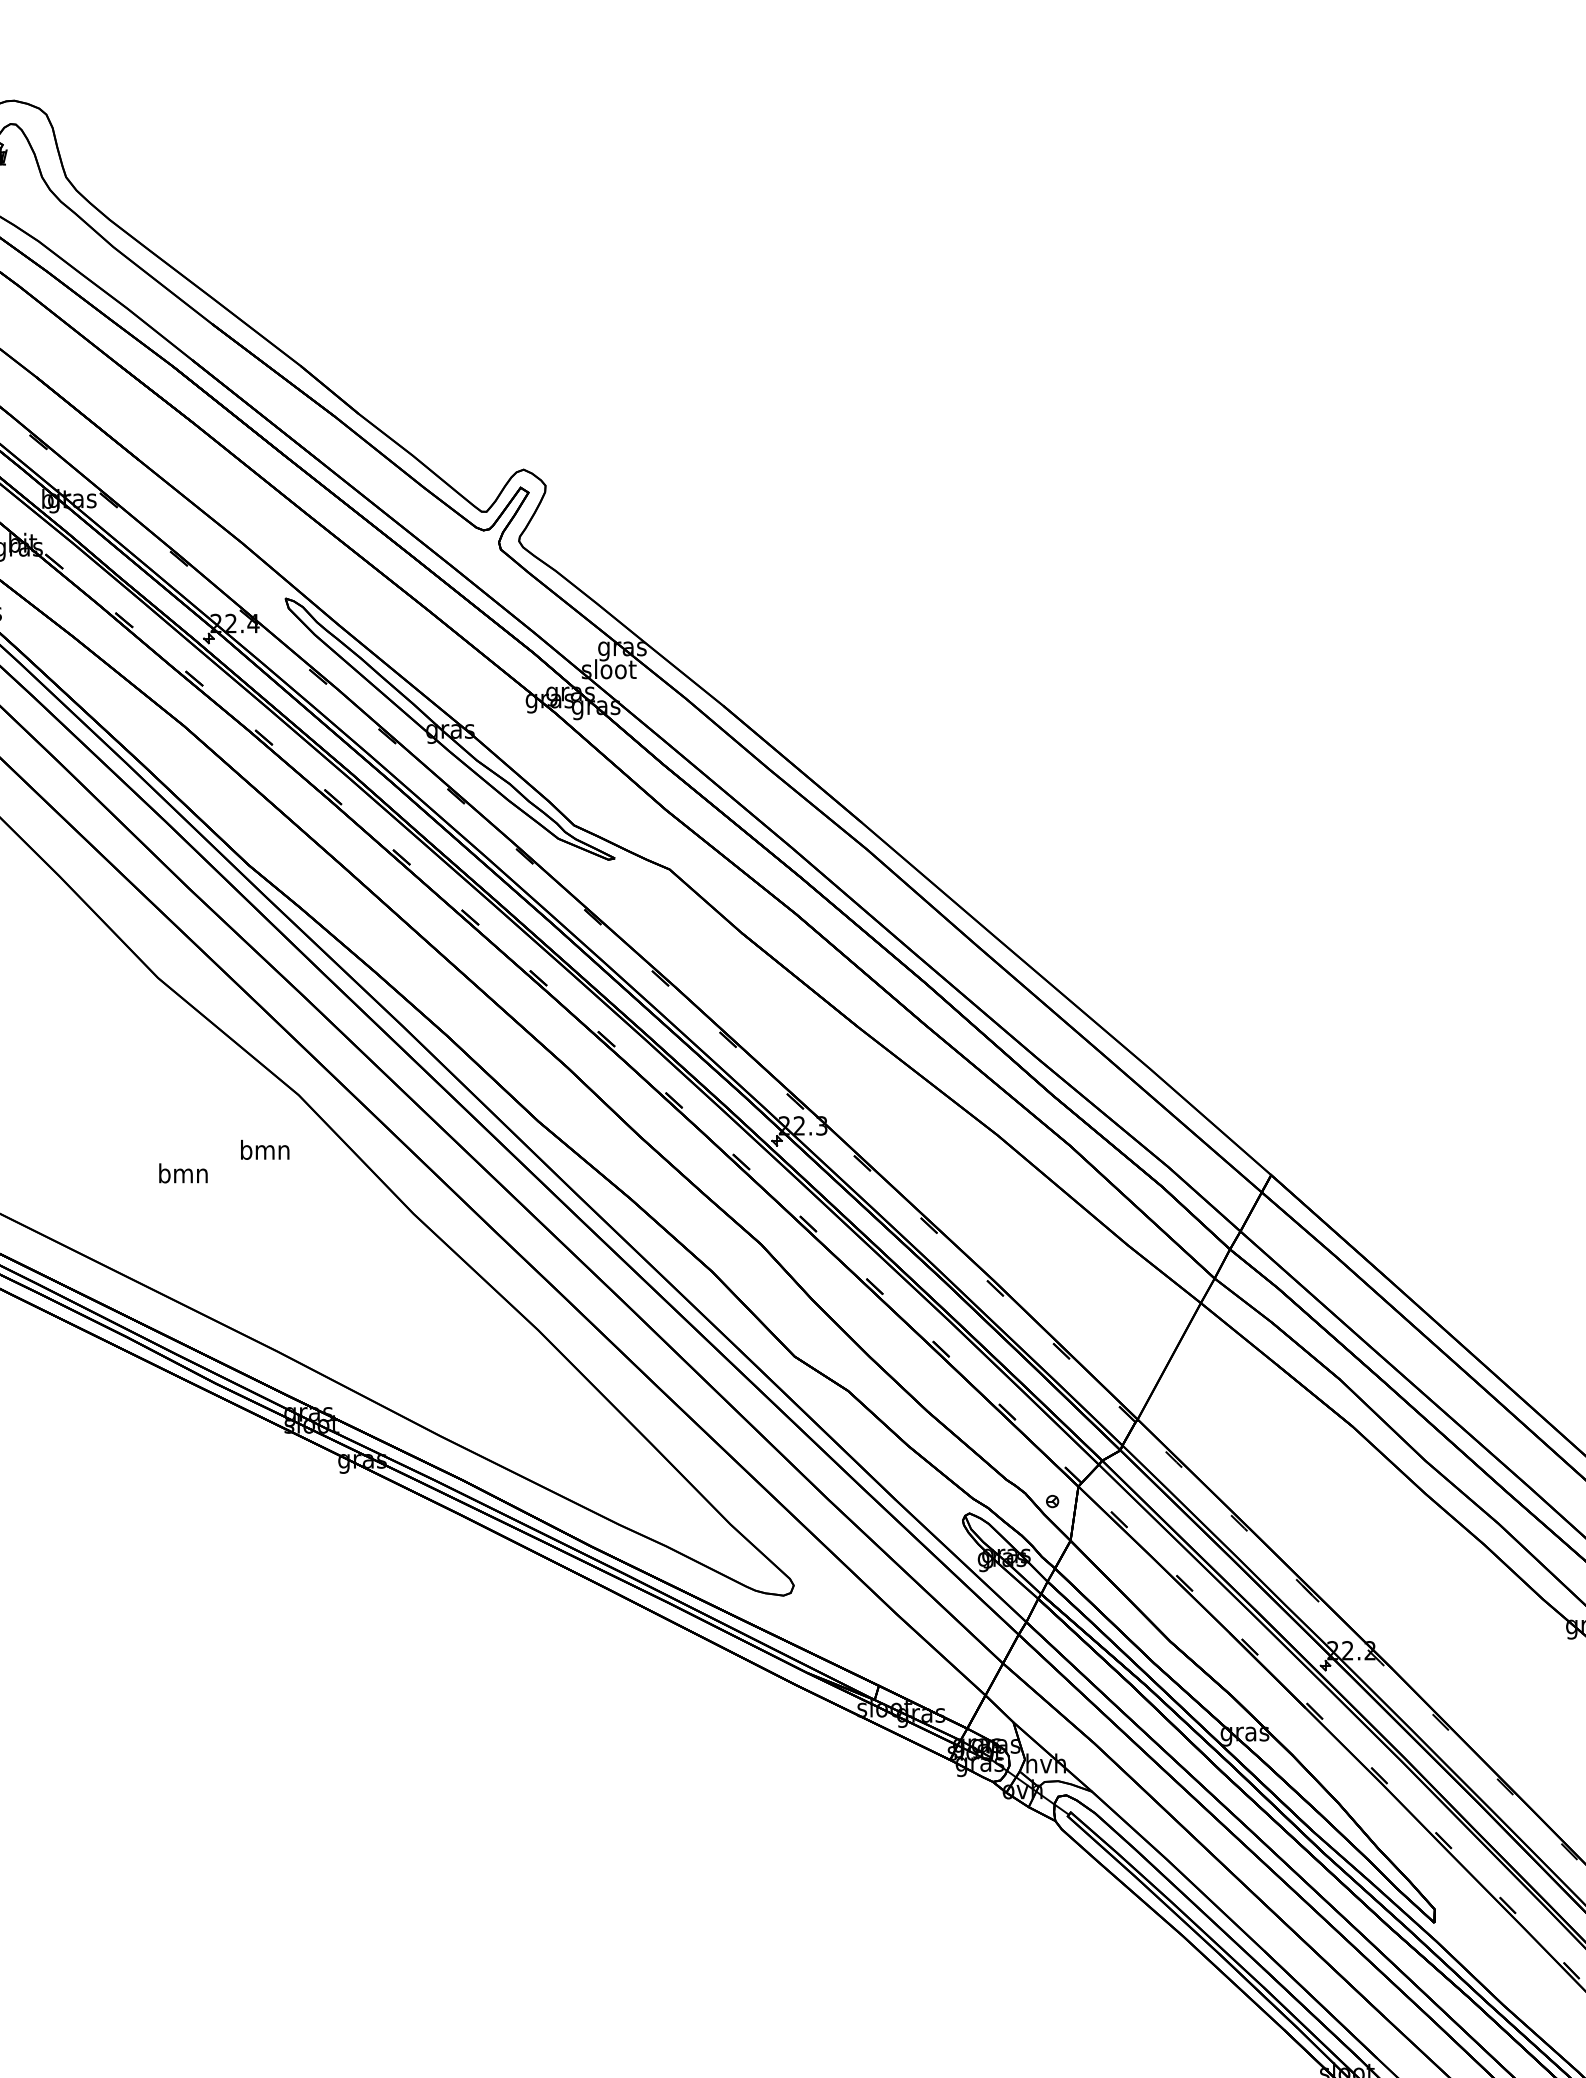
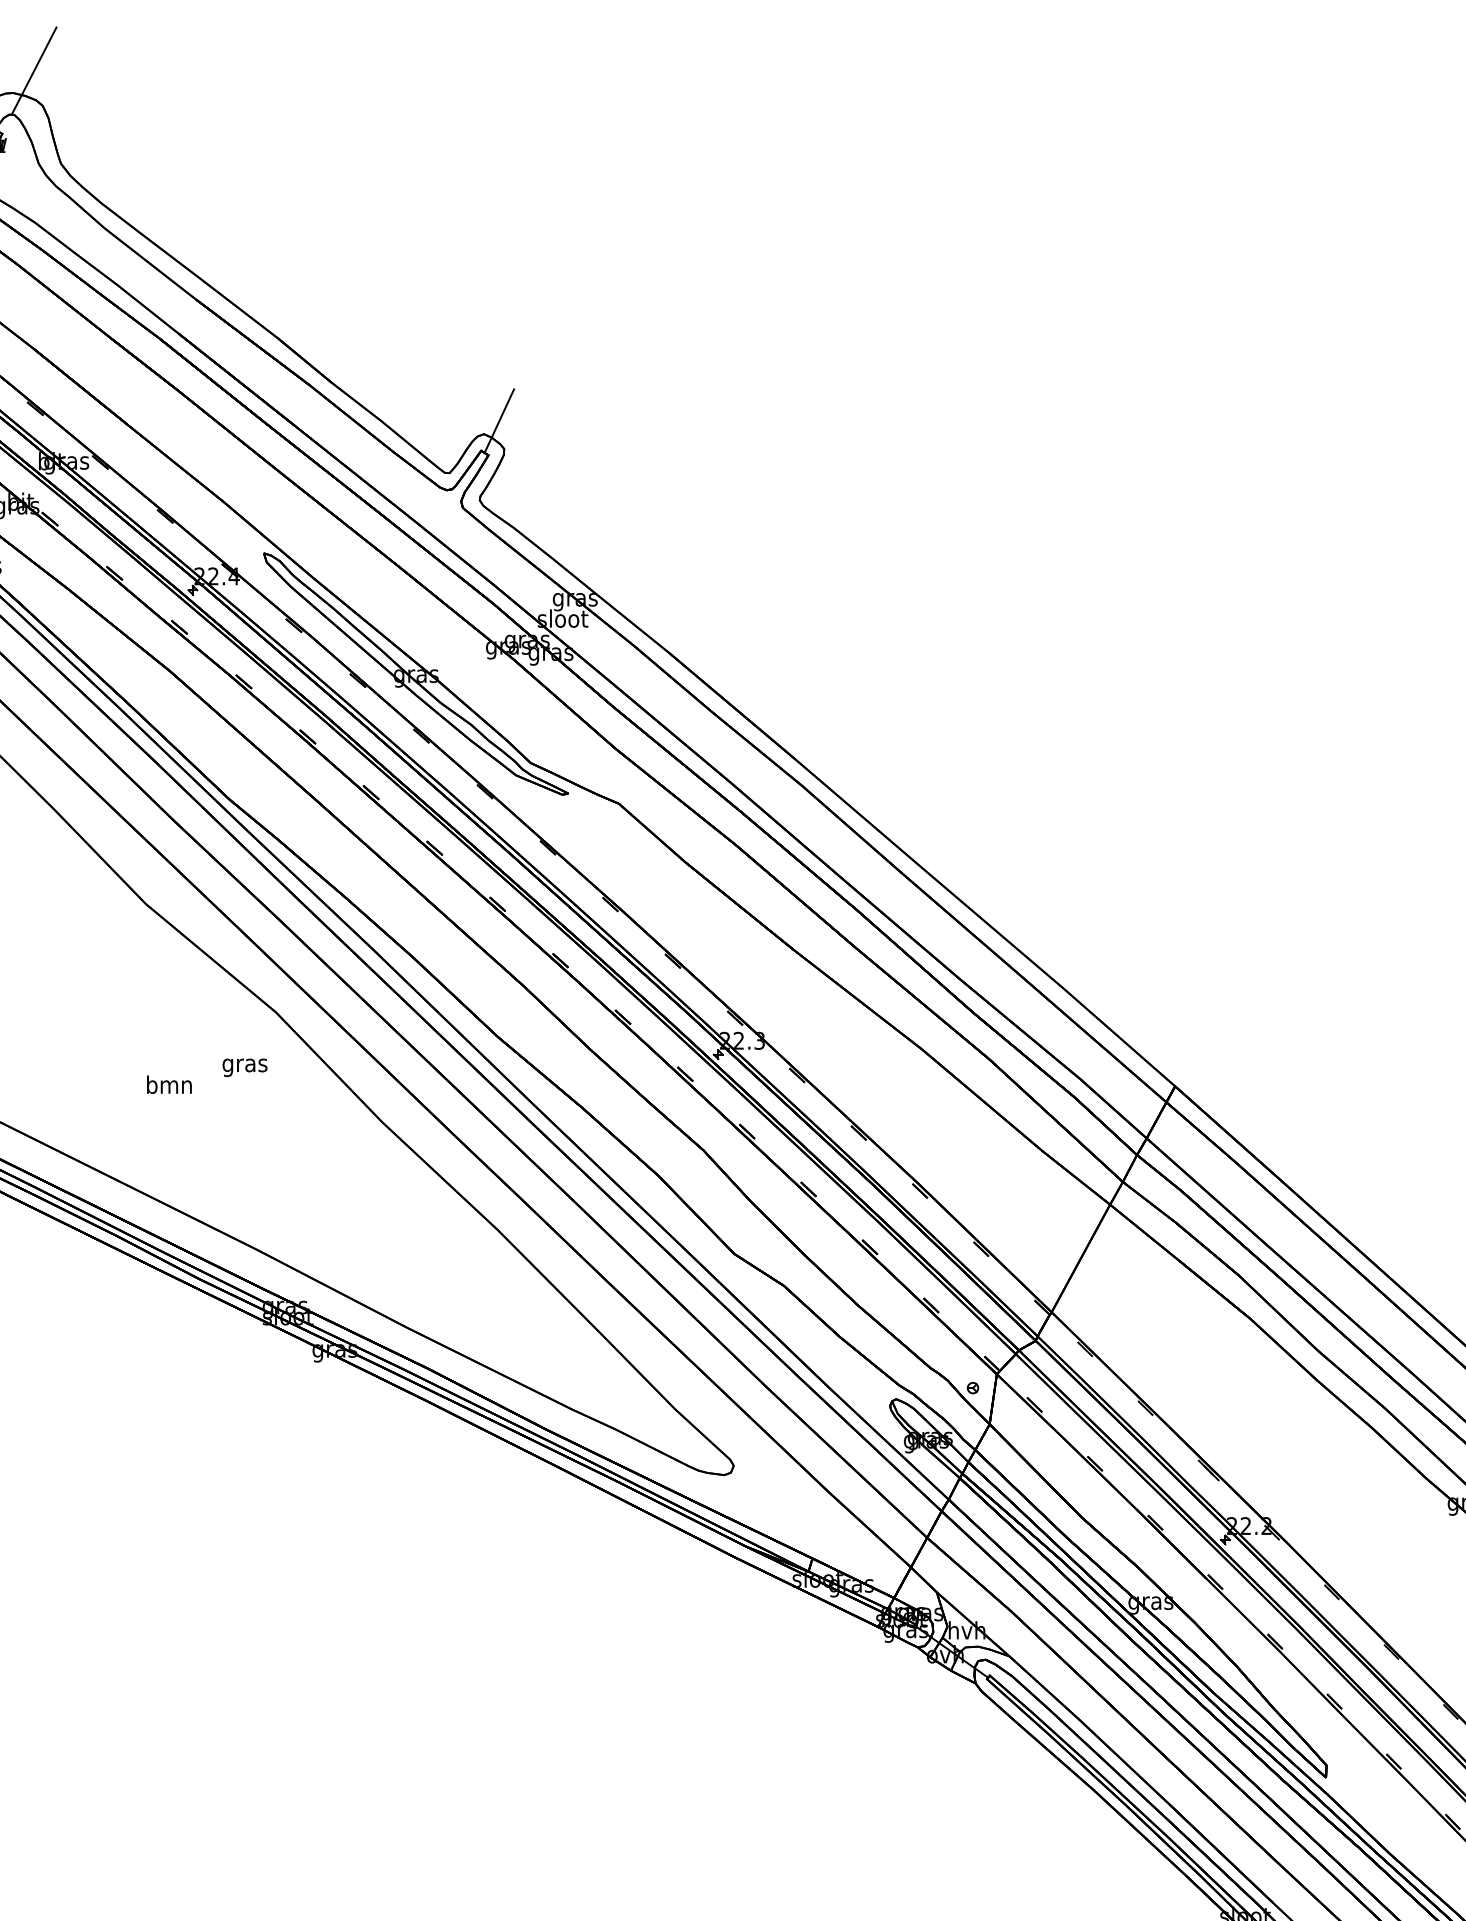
line: (36, 76) -> (33, 70), added
line: (540, 454) -> (499, 420), added
text: (264, 1151) -> (244, 1064), bmn -> gras

